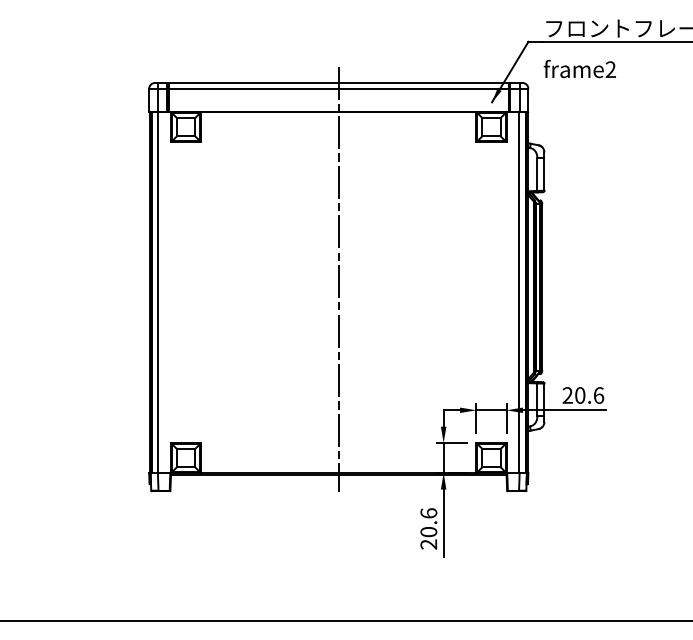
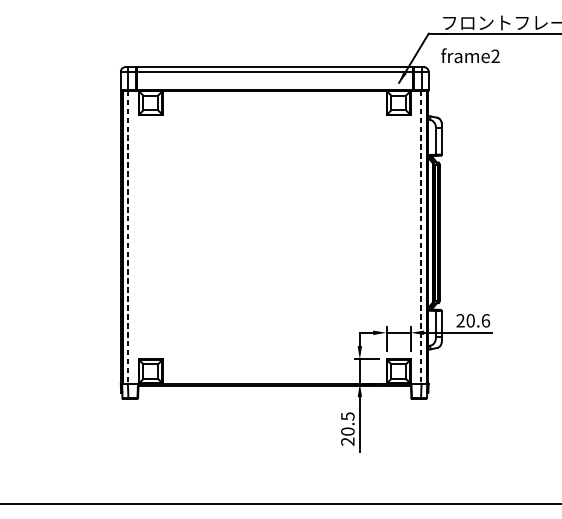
line: (338, 278) -> (274, 225), removed
line: (158, 292) -> (128, 237), solid -> dashed
line: (519, 292) -> (421, 237), solid -> dashed
text: (428, 513) -> (347, 416), 20.6 -> 20.5

